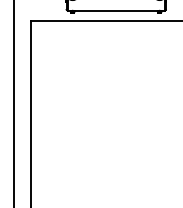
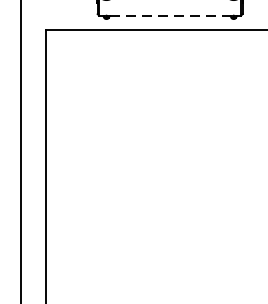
line: (116, 10) -> (170, 15), solid -> dashed

